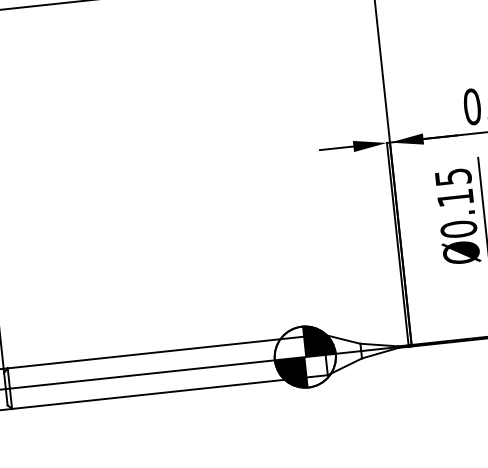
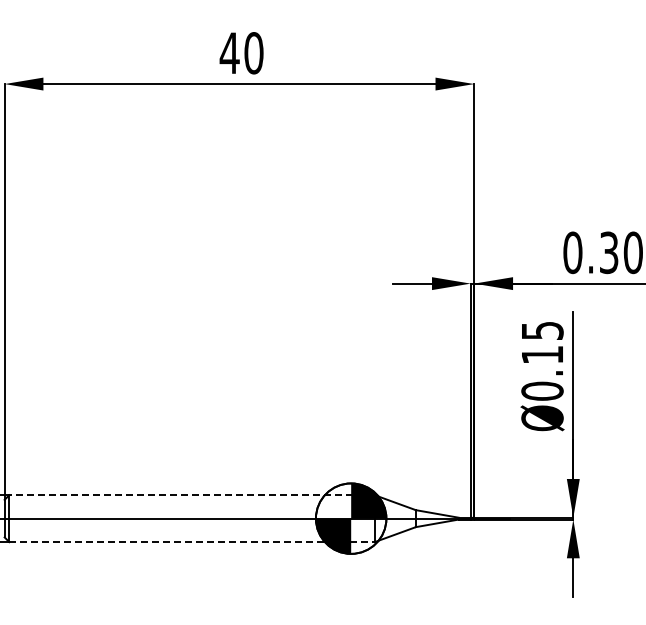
line: (166, 351) -> (192, 495), solid -> dashed
line: (170, 392) -> (192, 542), solid -> dashed

